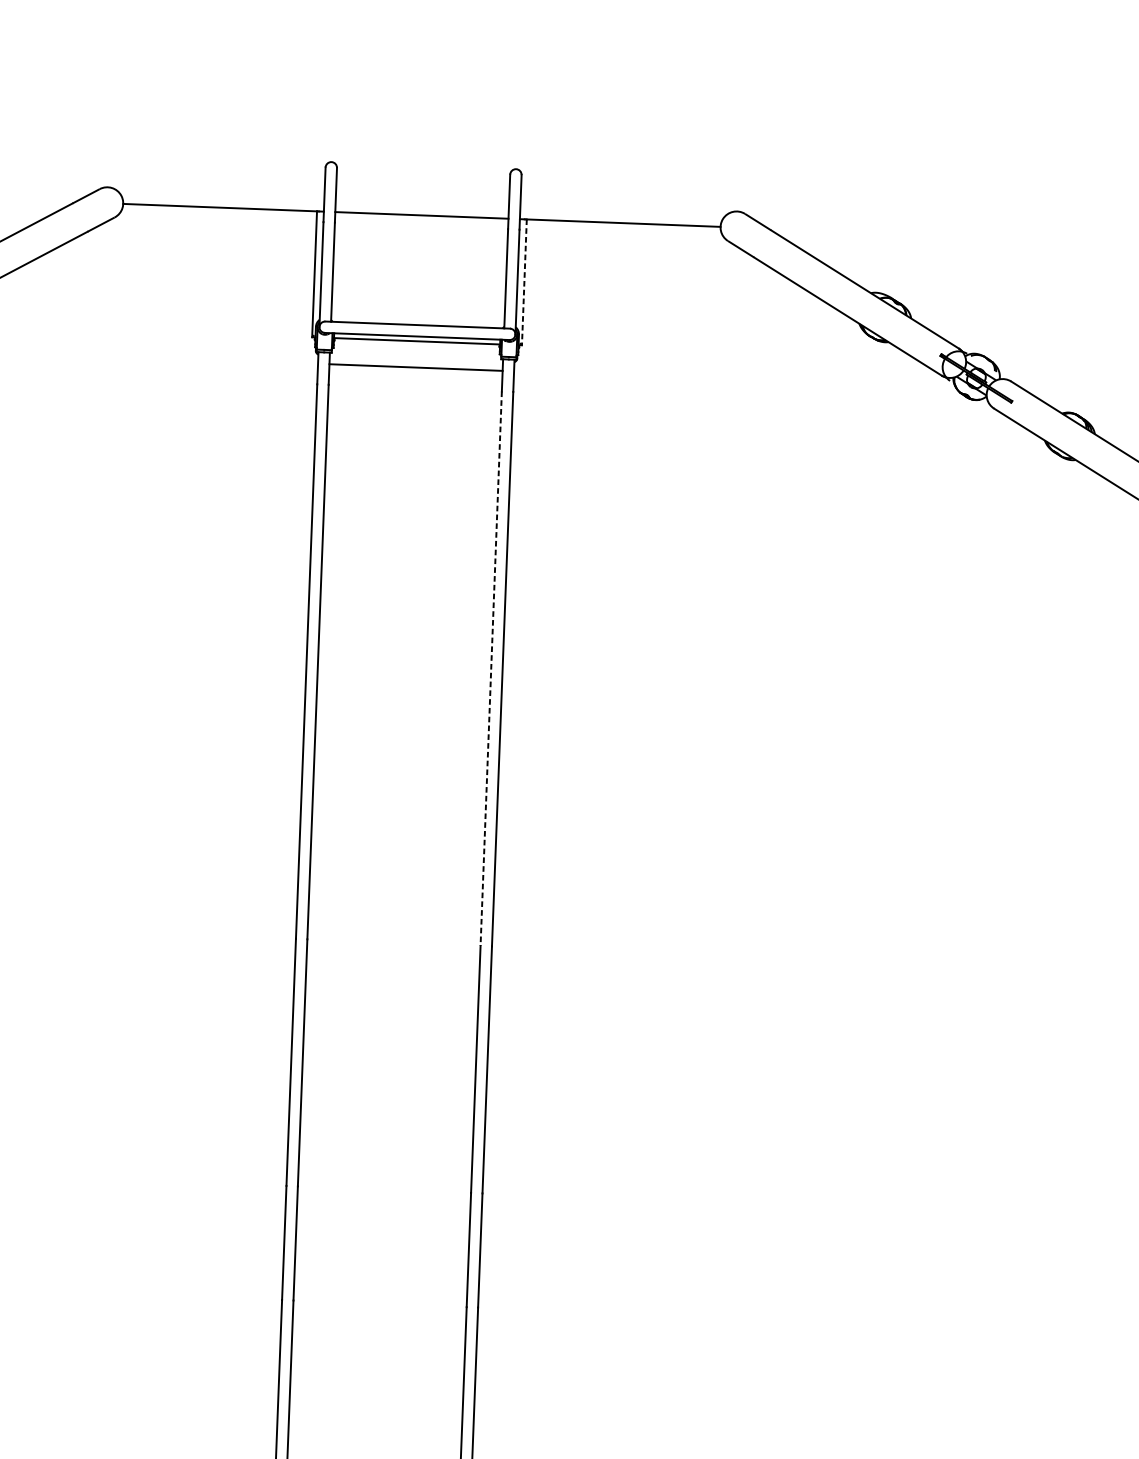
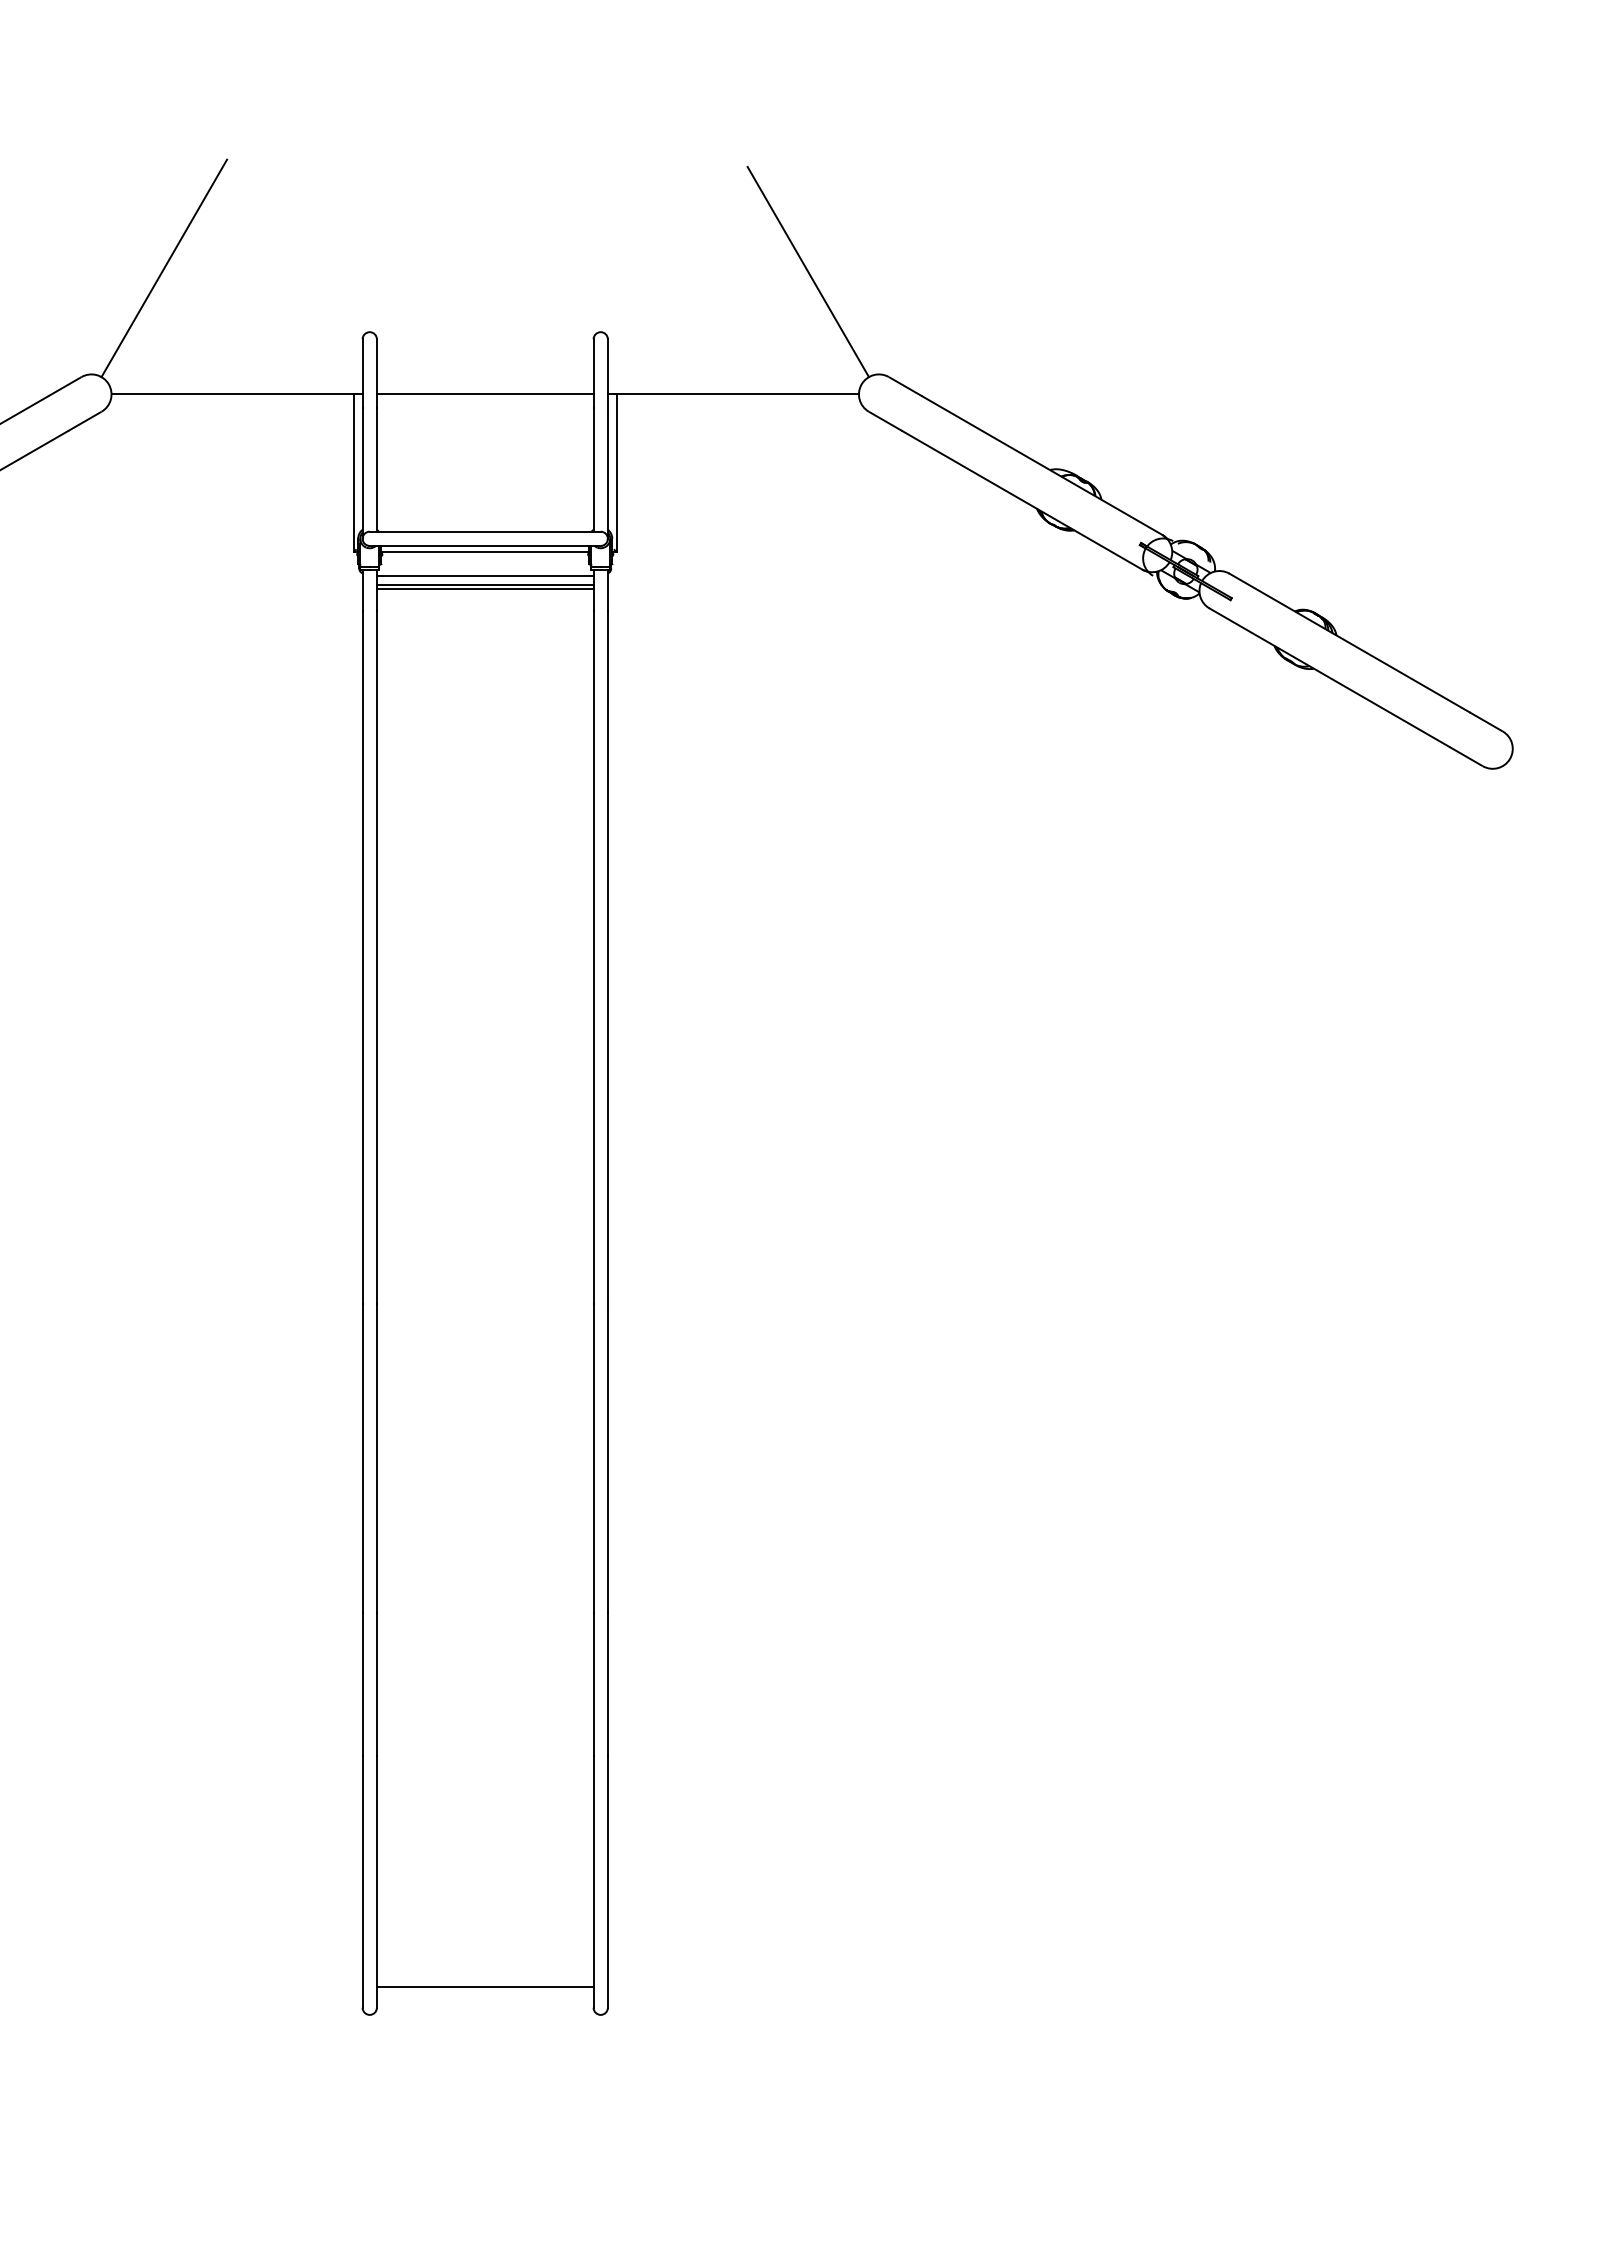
line: (169, 104) -> (164, 268), added
line: (683, 127) -> (807, 271), added
line: (524, 282) -> (616, 473), dashed -> solid
line: (415, 360) -> (484, 576), added
line: (415, 370) -> (484, 588), added
line: (491, 668) -> (593, 957), dashed -> solid

